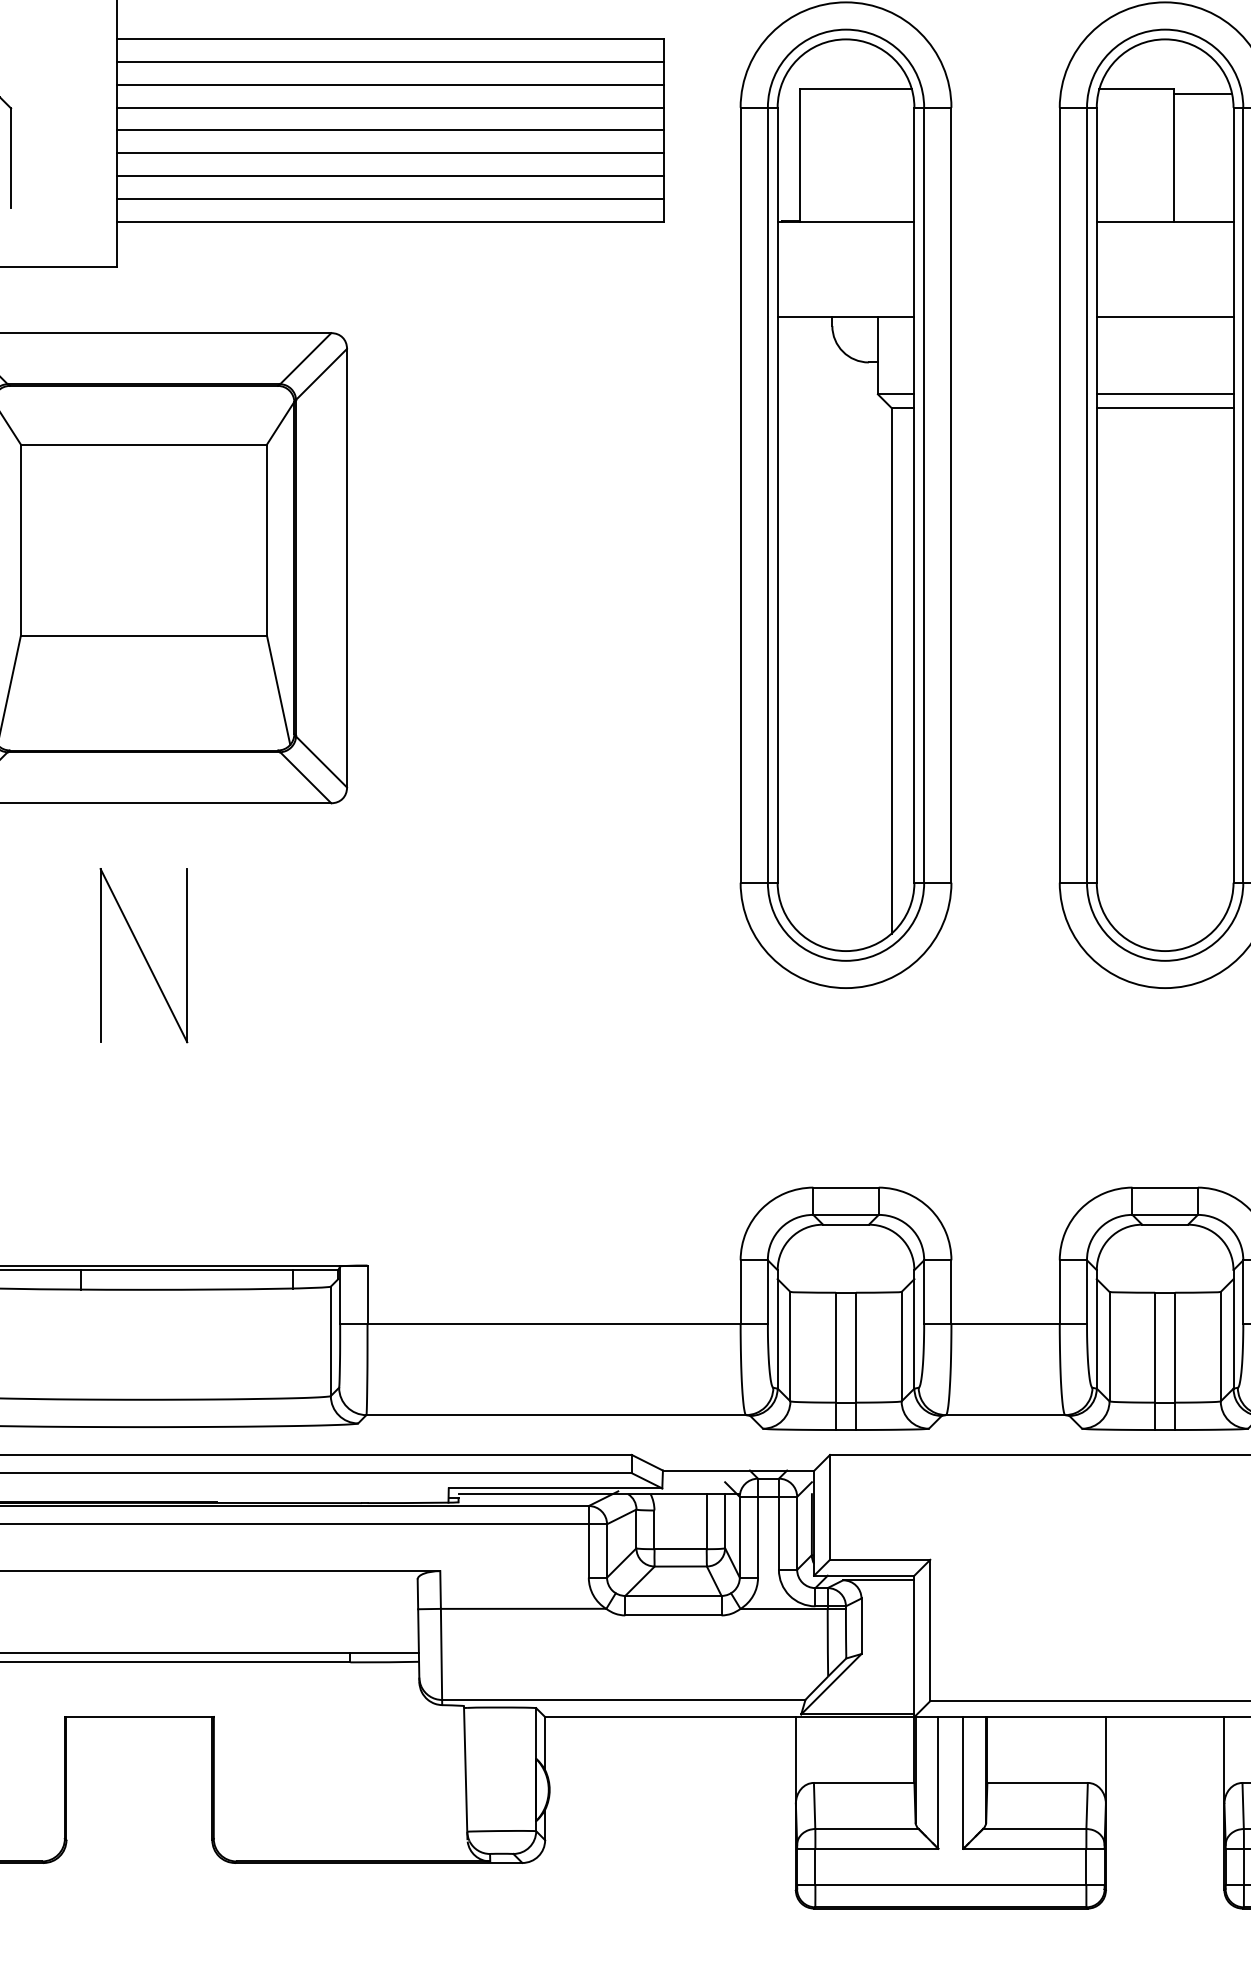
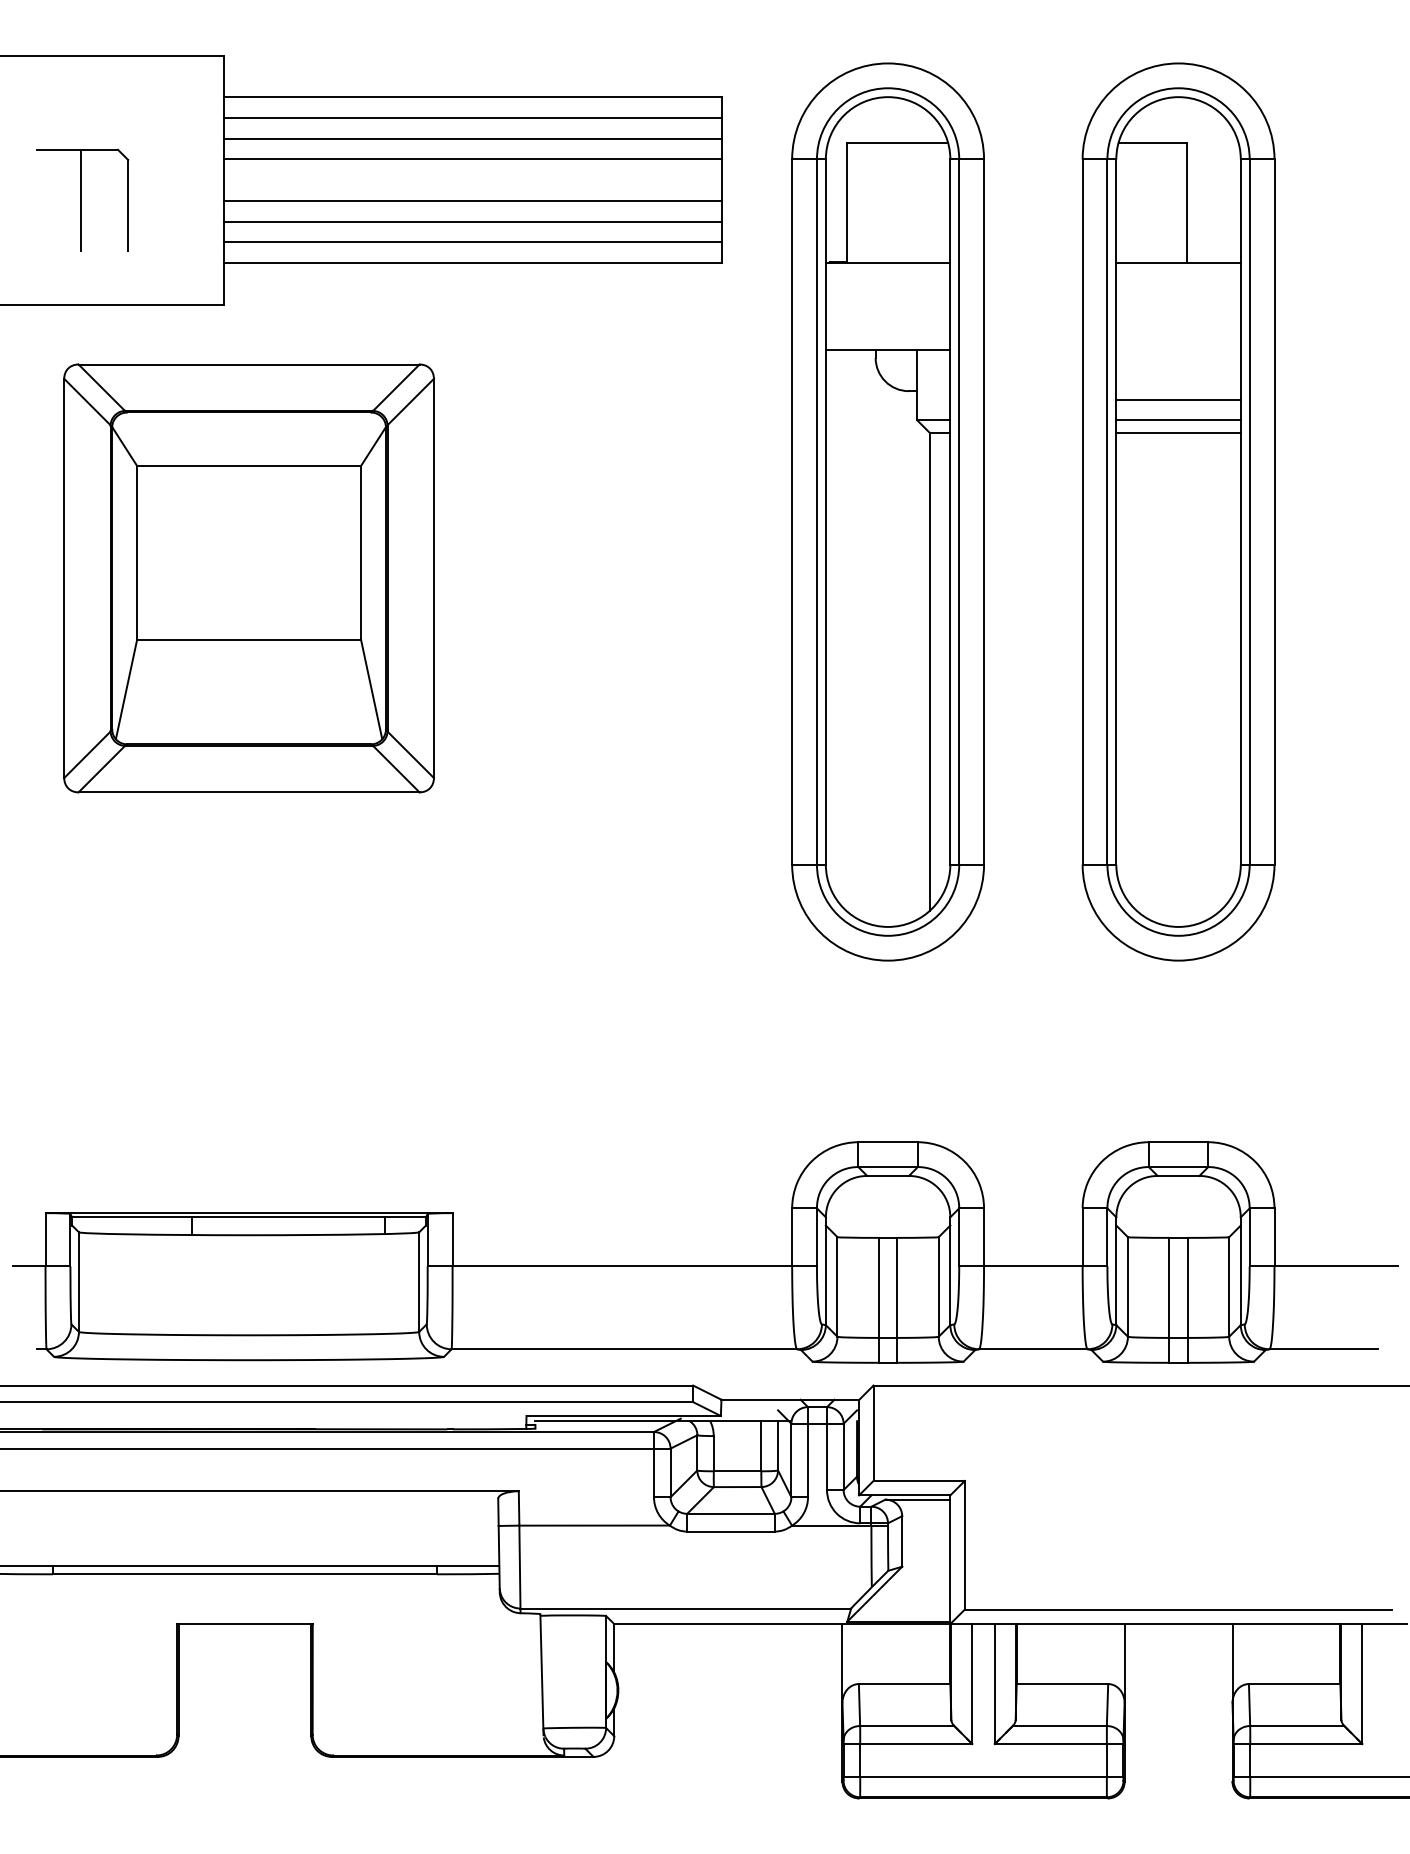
line: (1202, 93) -> (1212, 146), removed
line: (390, 130) -> (473, 180), removed
line: (1165, 316) -> (1178, 399), moved
part: (143, 955) -> (248, 930), removed

